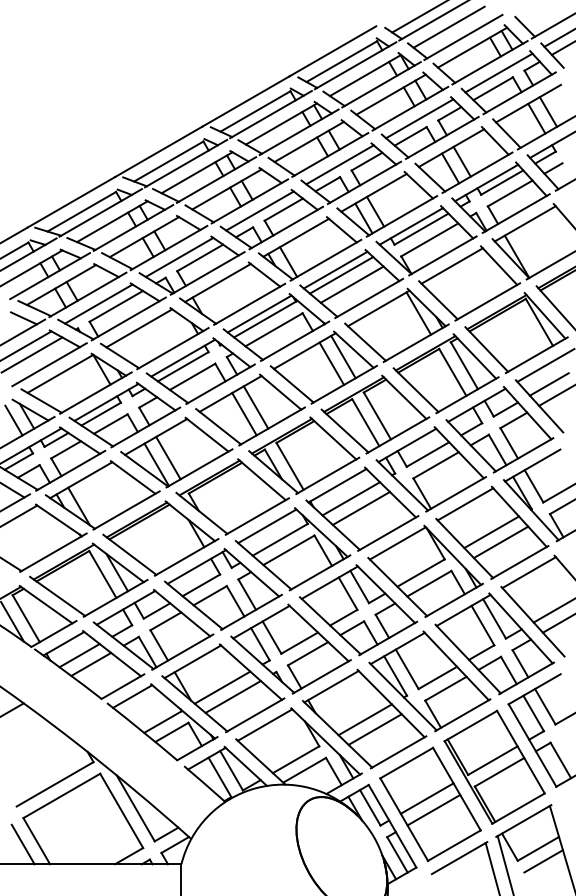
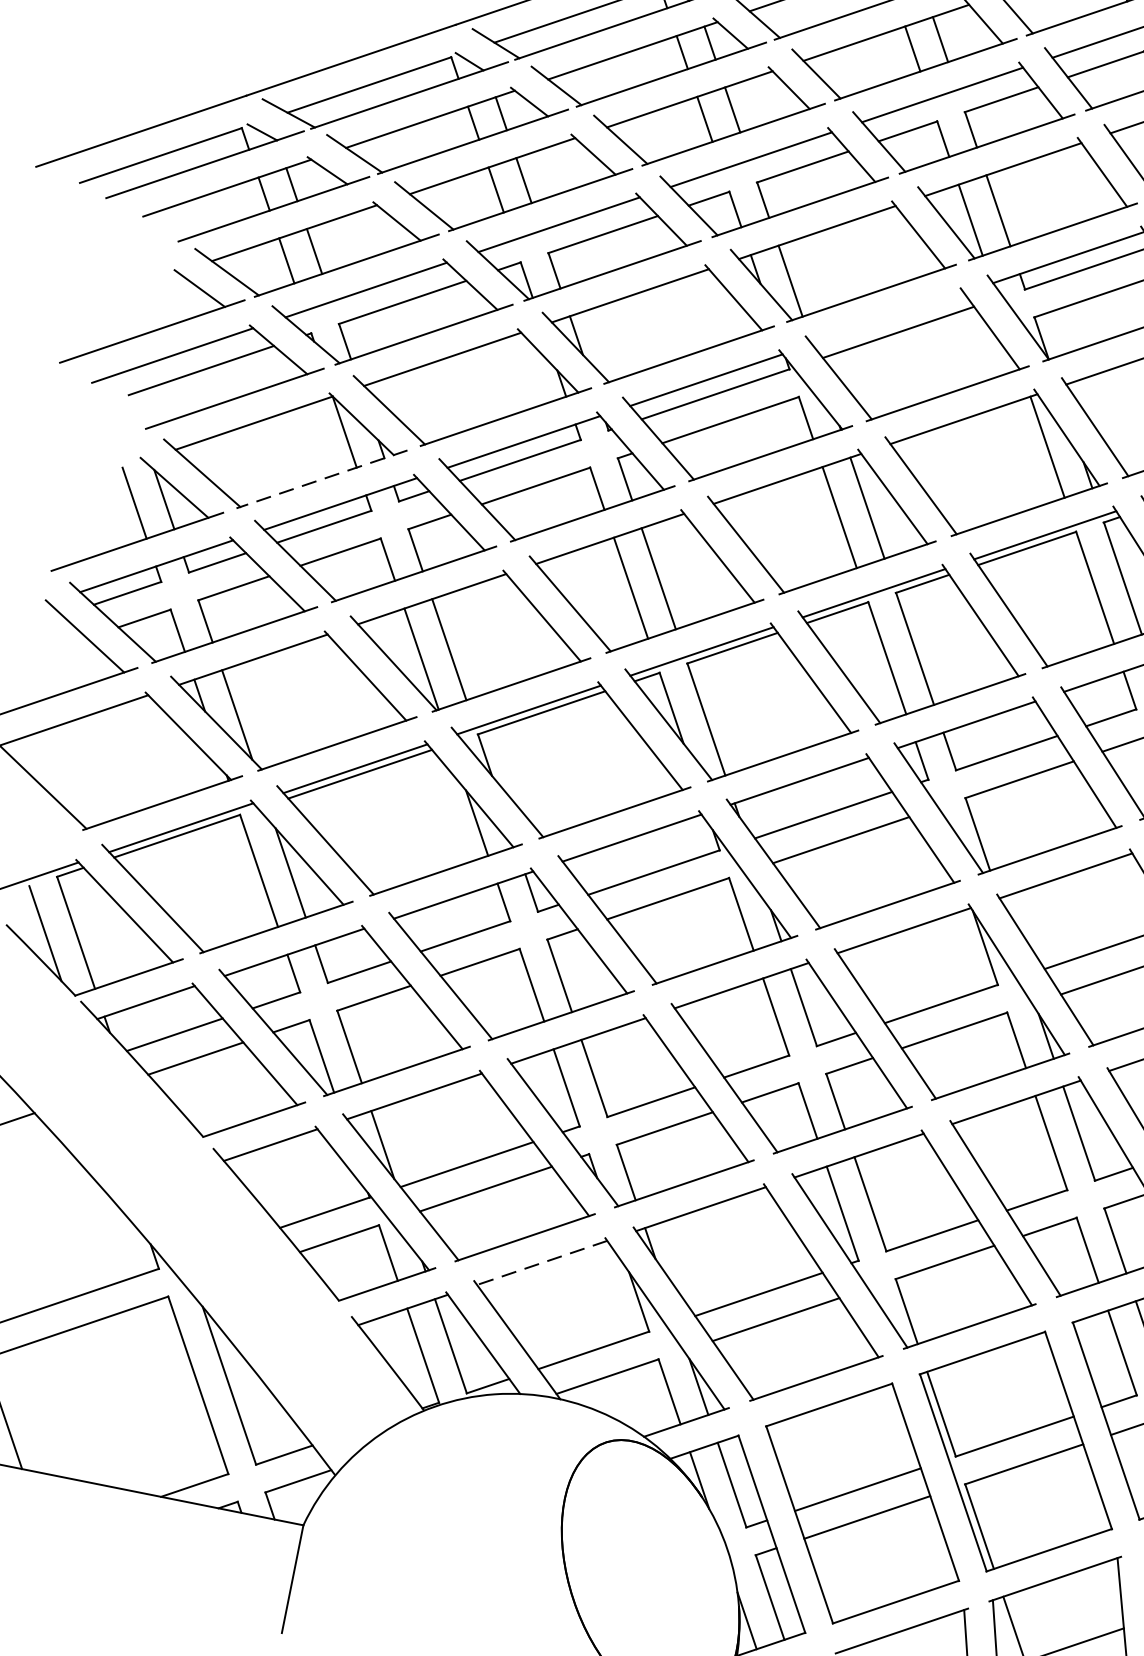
line: (335, 269) -> (887, 317), removed
line: (351, 284) -> (915, 356), removed
line: (95, 393) -> (320, 480), solid -> dashed
line: (264, 725) -> (540, 1263), solid -> dashed

